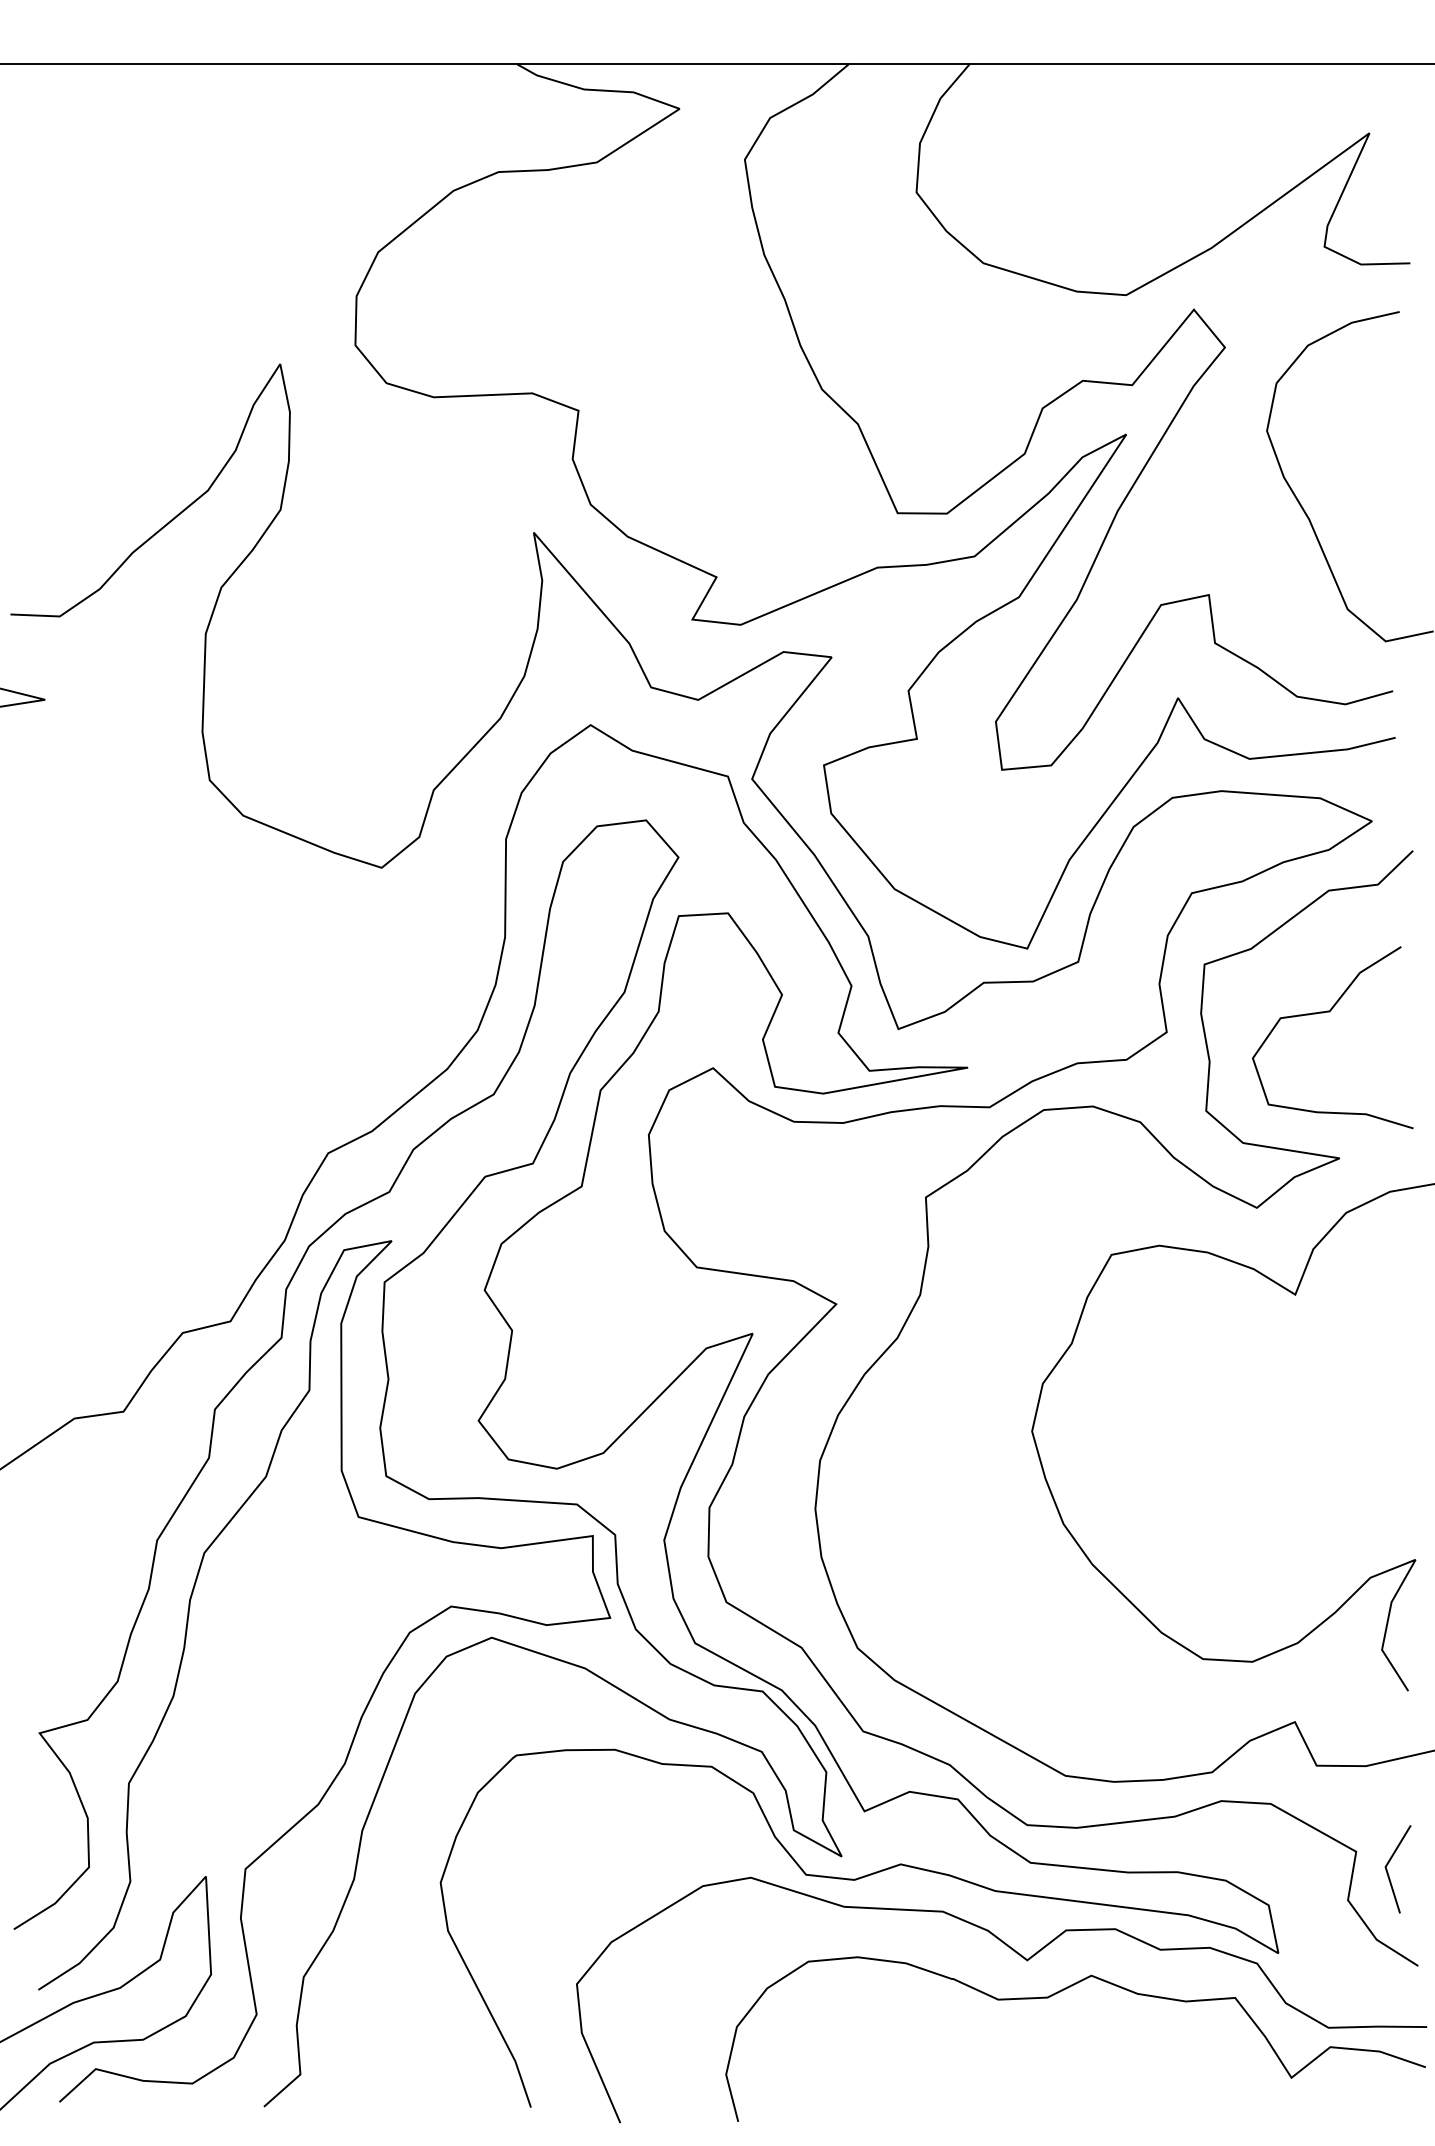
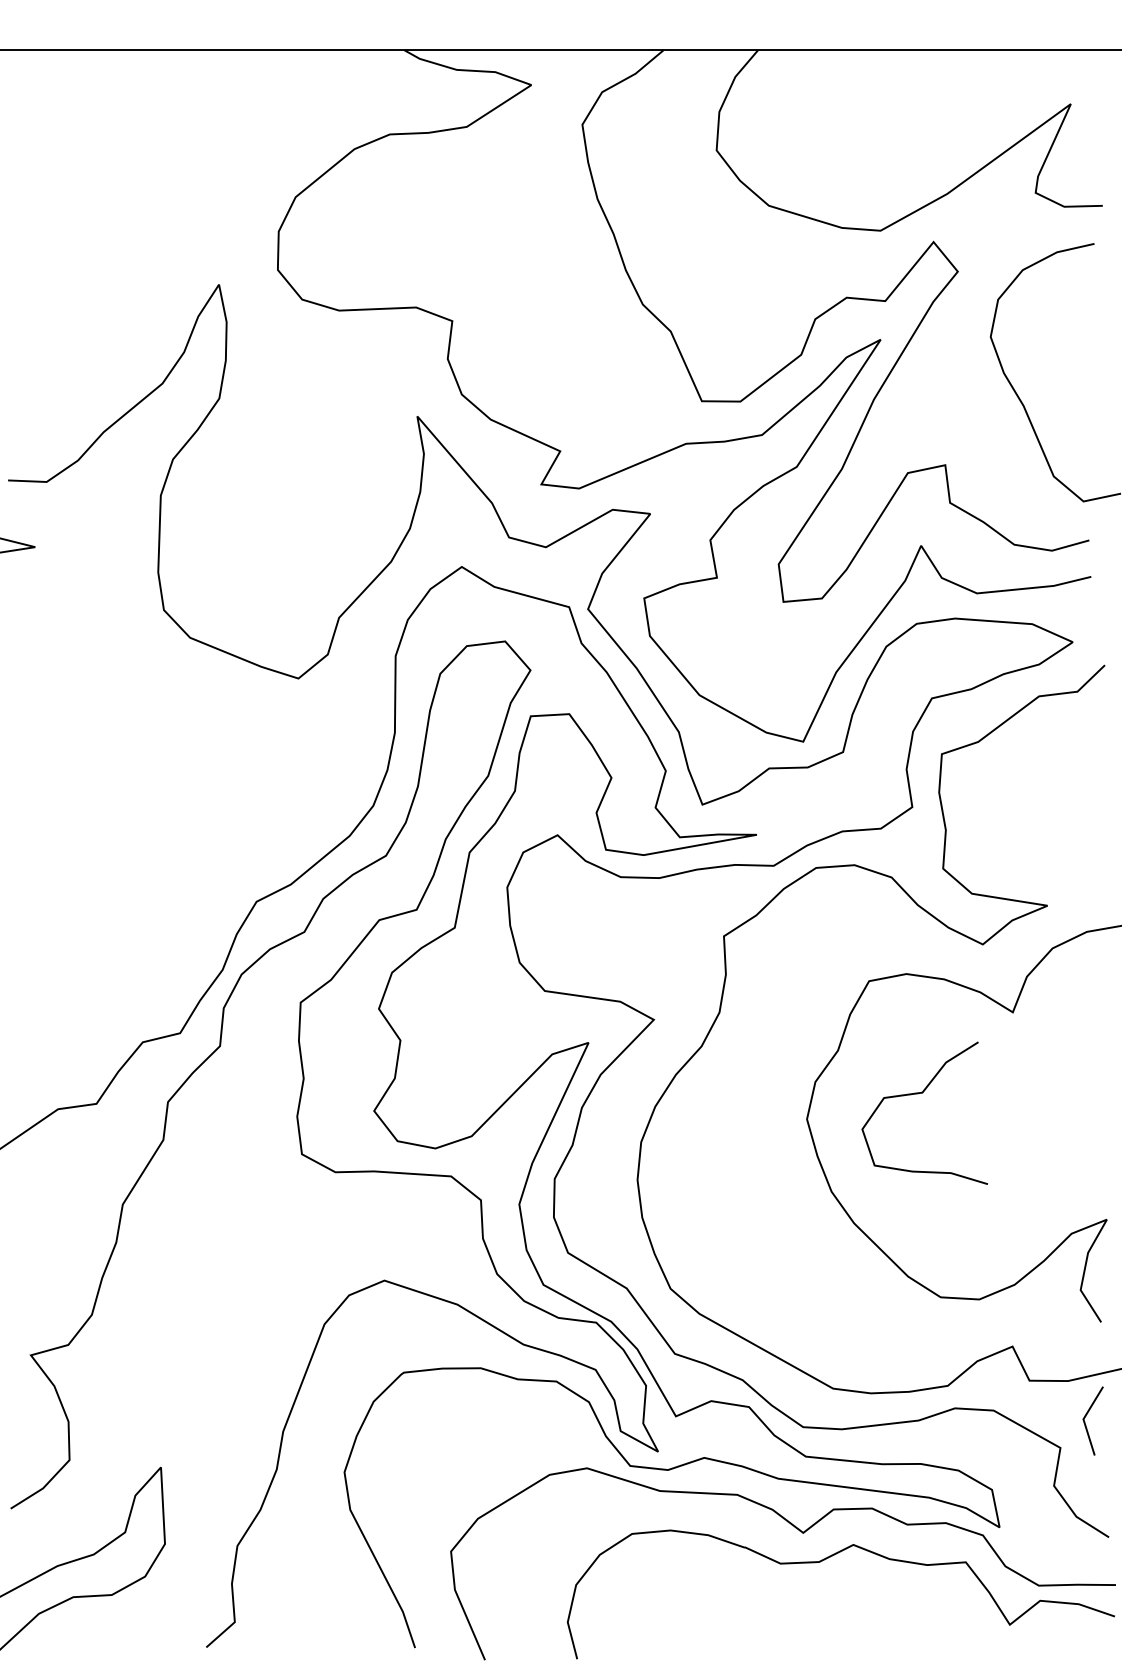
curve: (1329, 1012) -> (922, 1093), moved
curve: (371, 1694) -> (290, 1325), removed
line: (1388, 1872) -> (1085, 1423), moved

